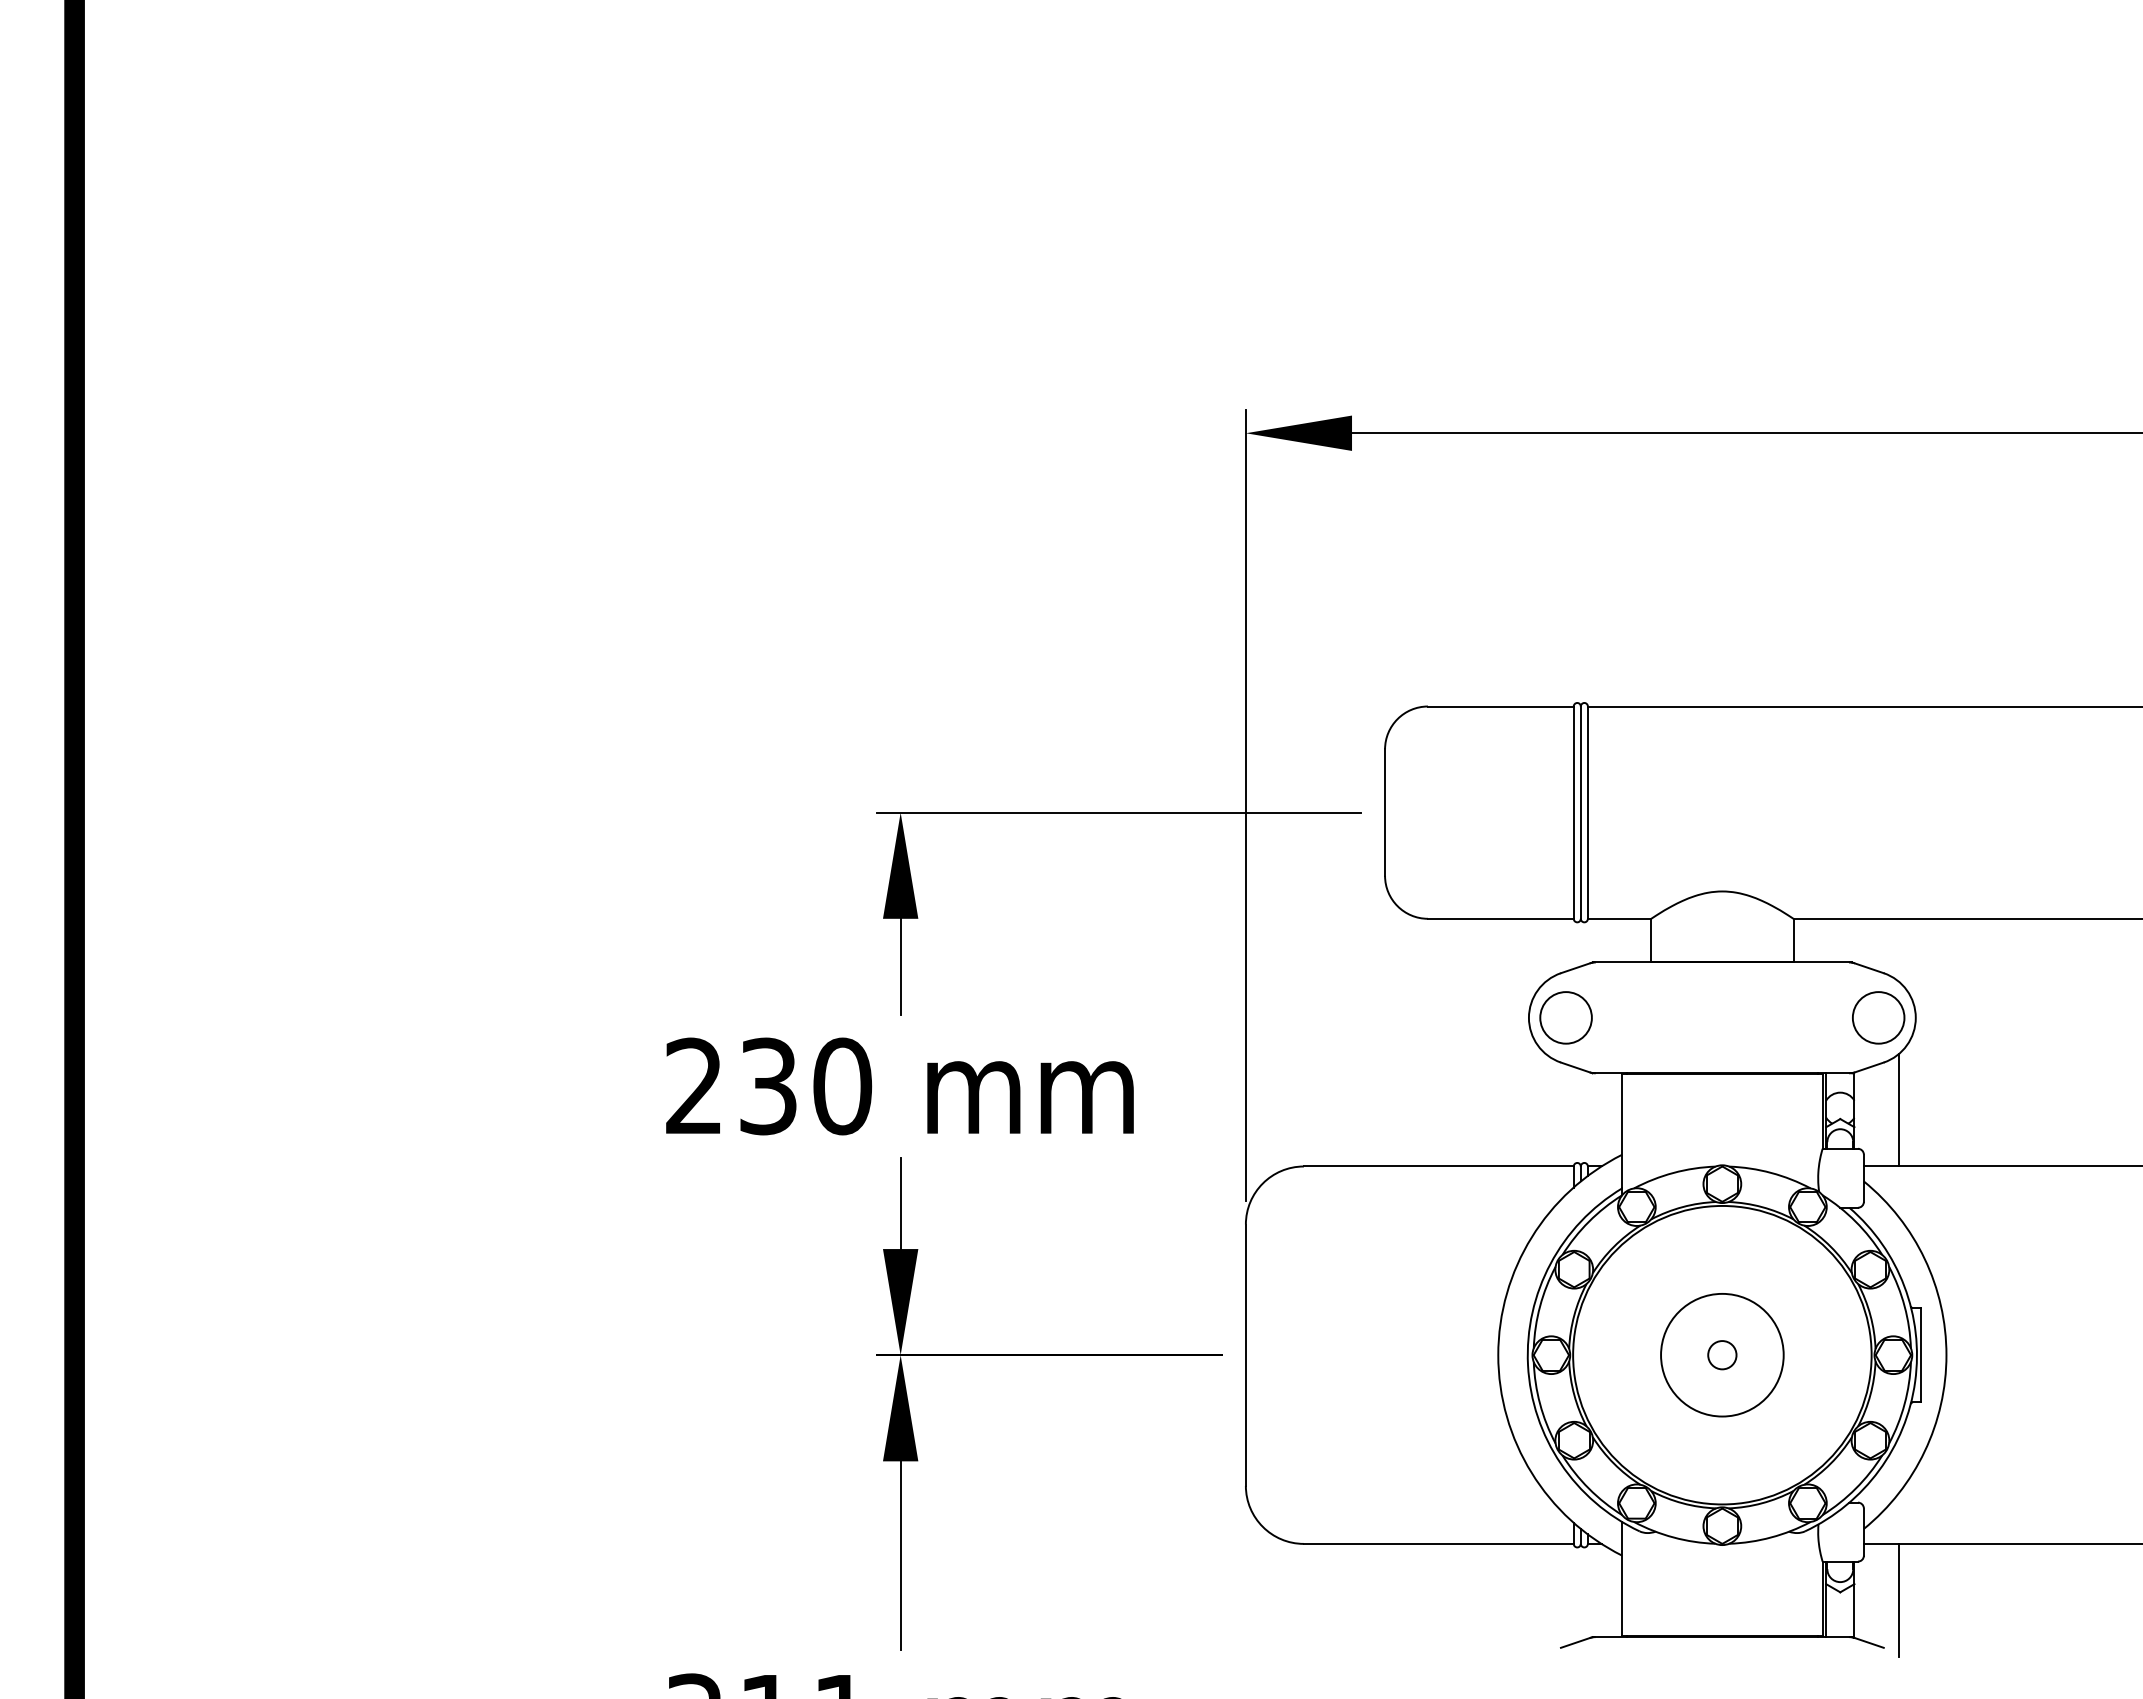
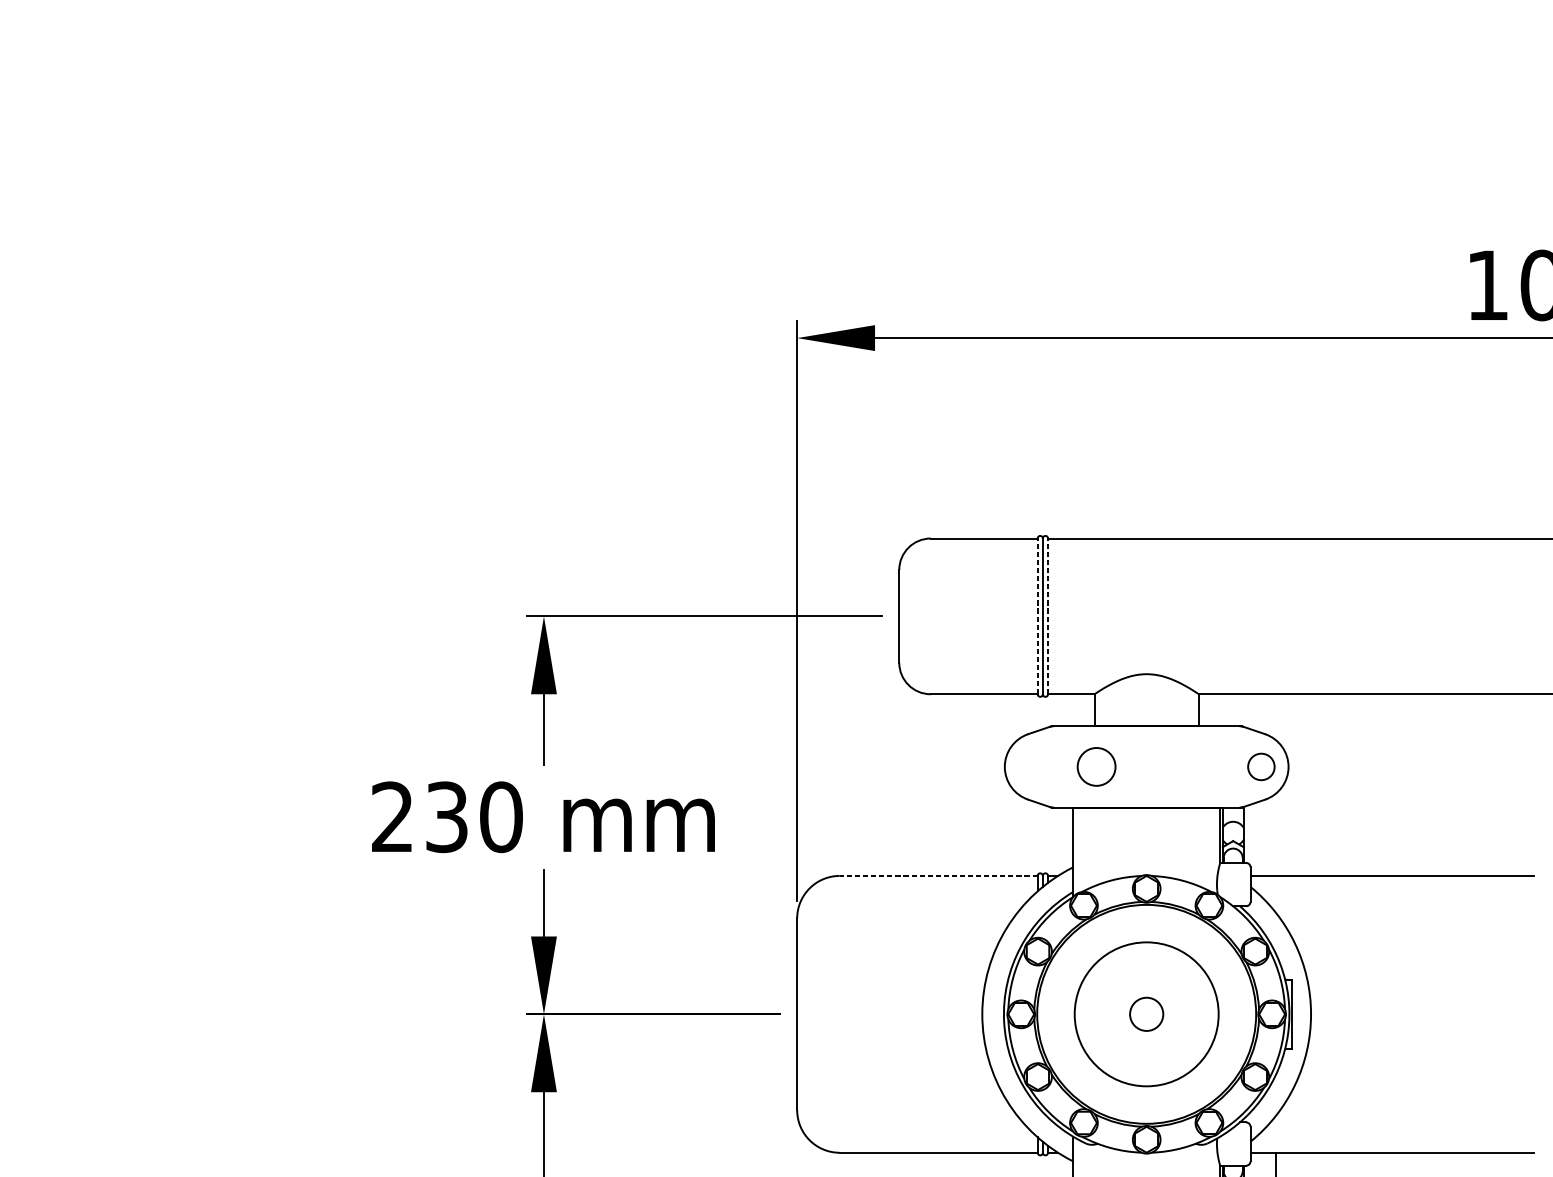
line: (1573, 812) -> (1037, 616), solid -> dashed
line: (1587, 812) -> (1047, 616), solid -> dashed
circle: (1565, 1017) -> (1096, 766), moved
circle: (1878, 1017) -> (1261, 766), size x0.7
line: (1899, 1109) -> (1276, 834), removed
line: (1438, 1166) -> (938, 875), solid -> dashed
circle: (1722, 1354) -> (1146, 1013), size x1.6
circle: (1722, 1355) -> (1146, 1014), size x1.6

